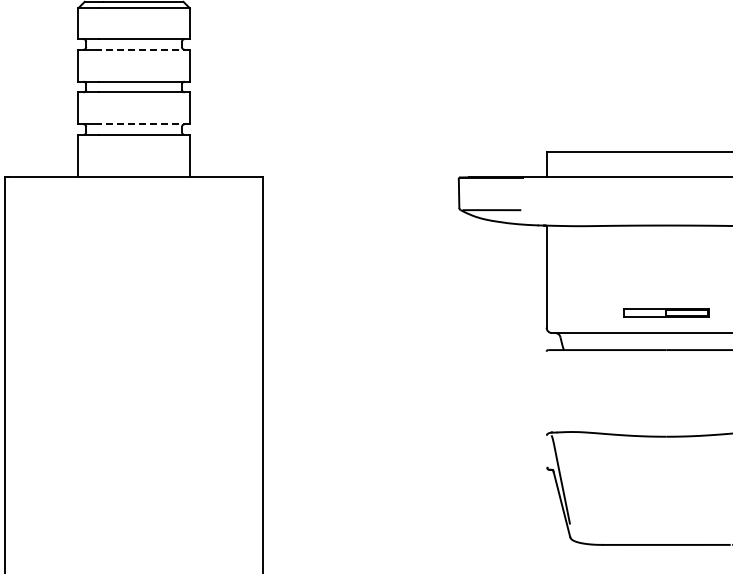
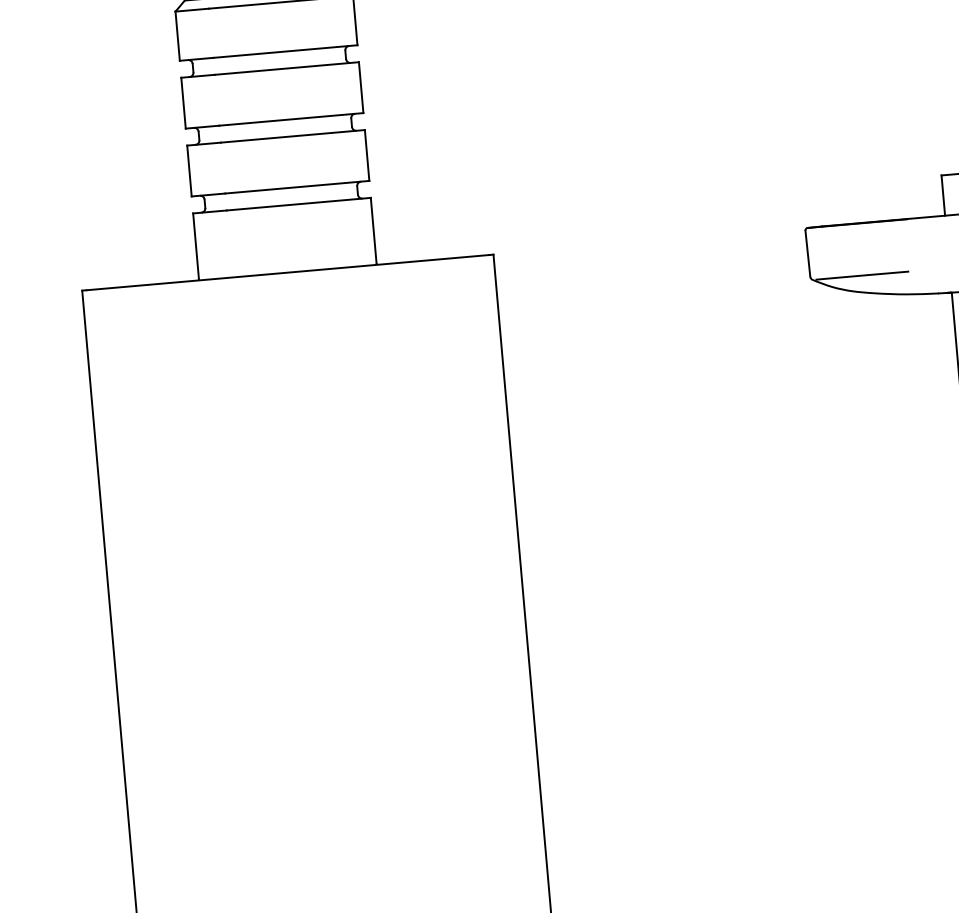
line: (144, 49) -> (286, 68), dashed -> solid
line: (144, 124) -> (297, 187), dashed -> solid

